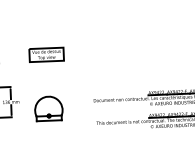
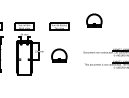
part: (111, 40) -> (94, 20), added

